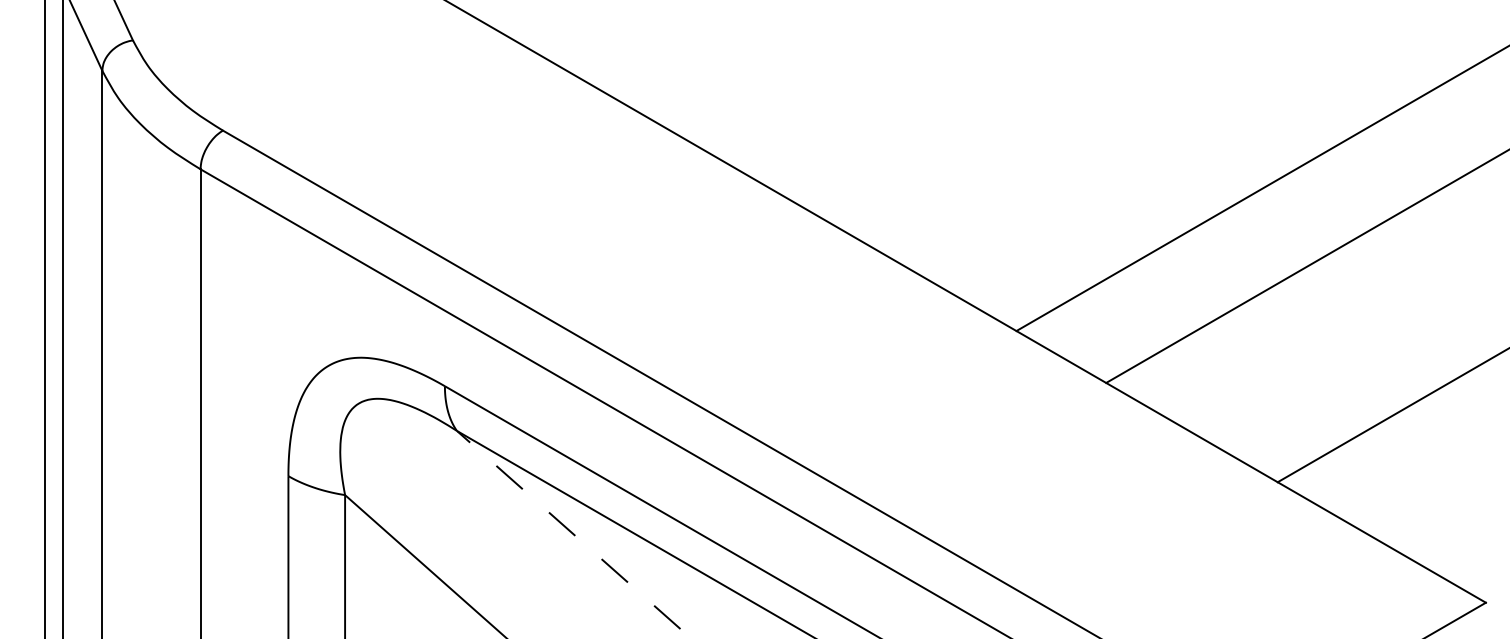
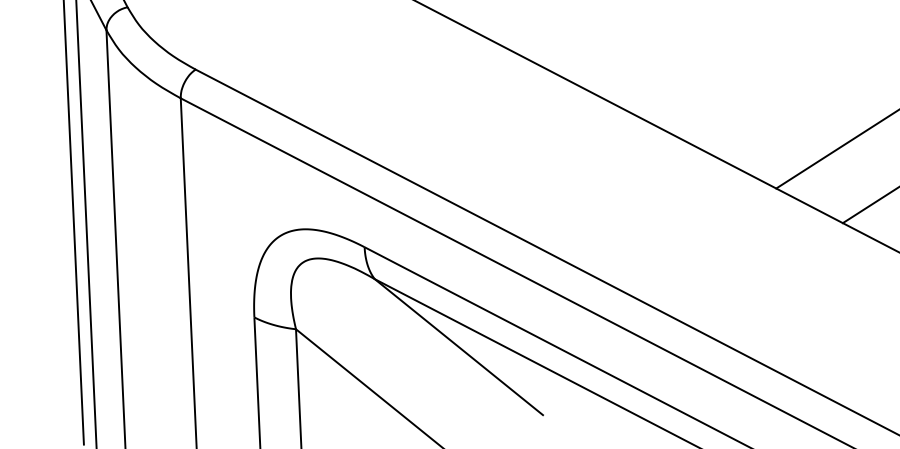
line: (568, 529) -> (458, 346), dashed -> solid

